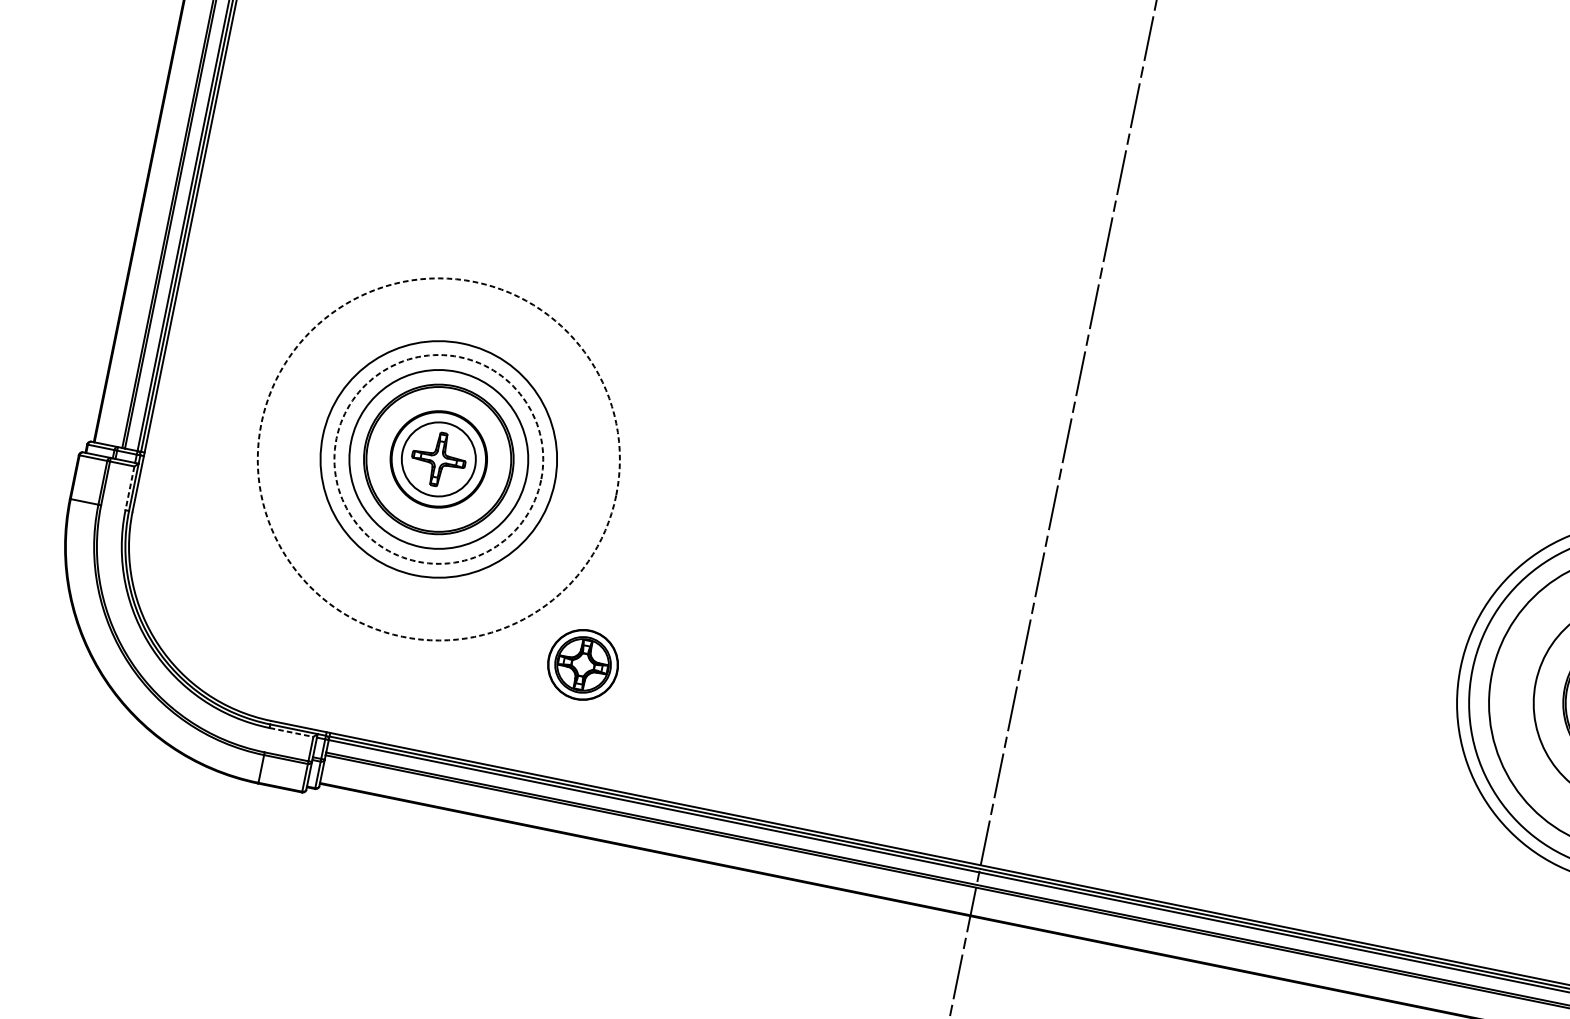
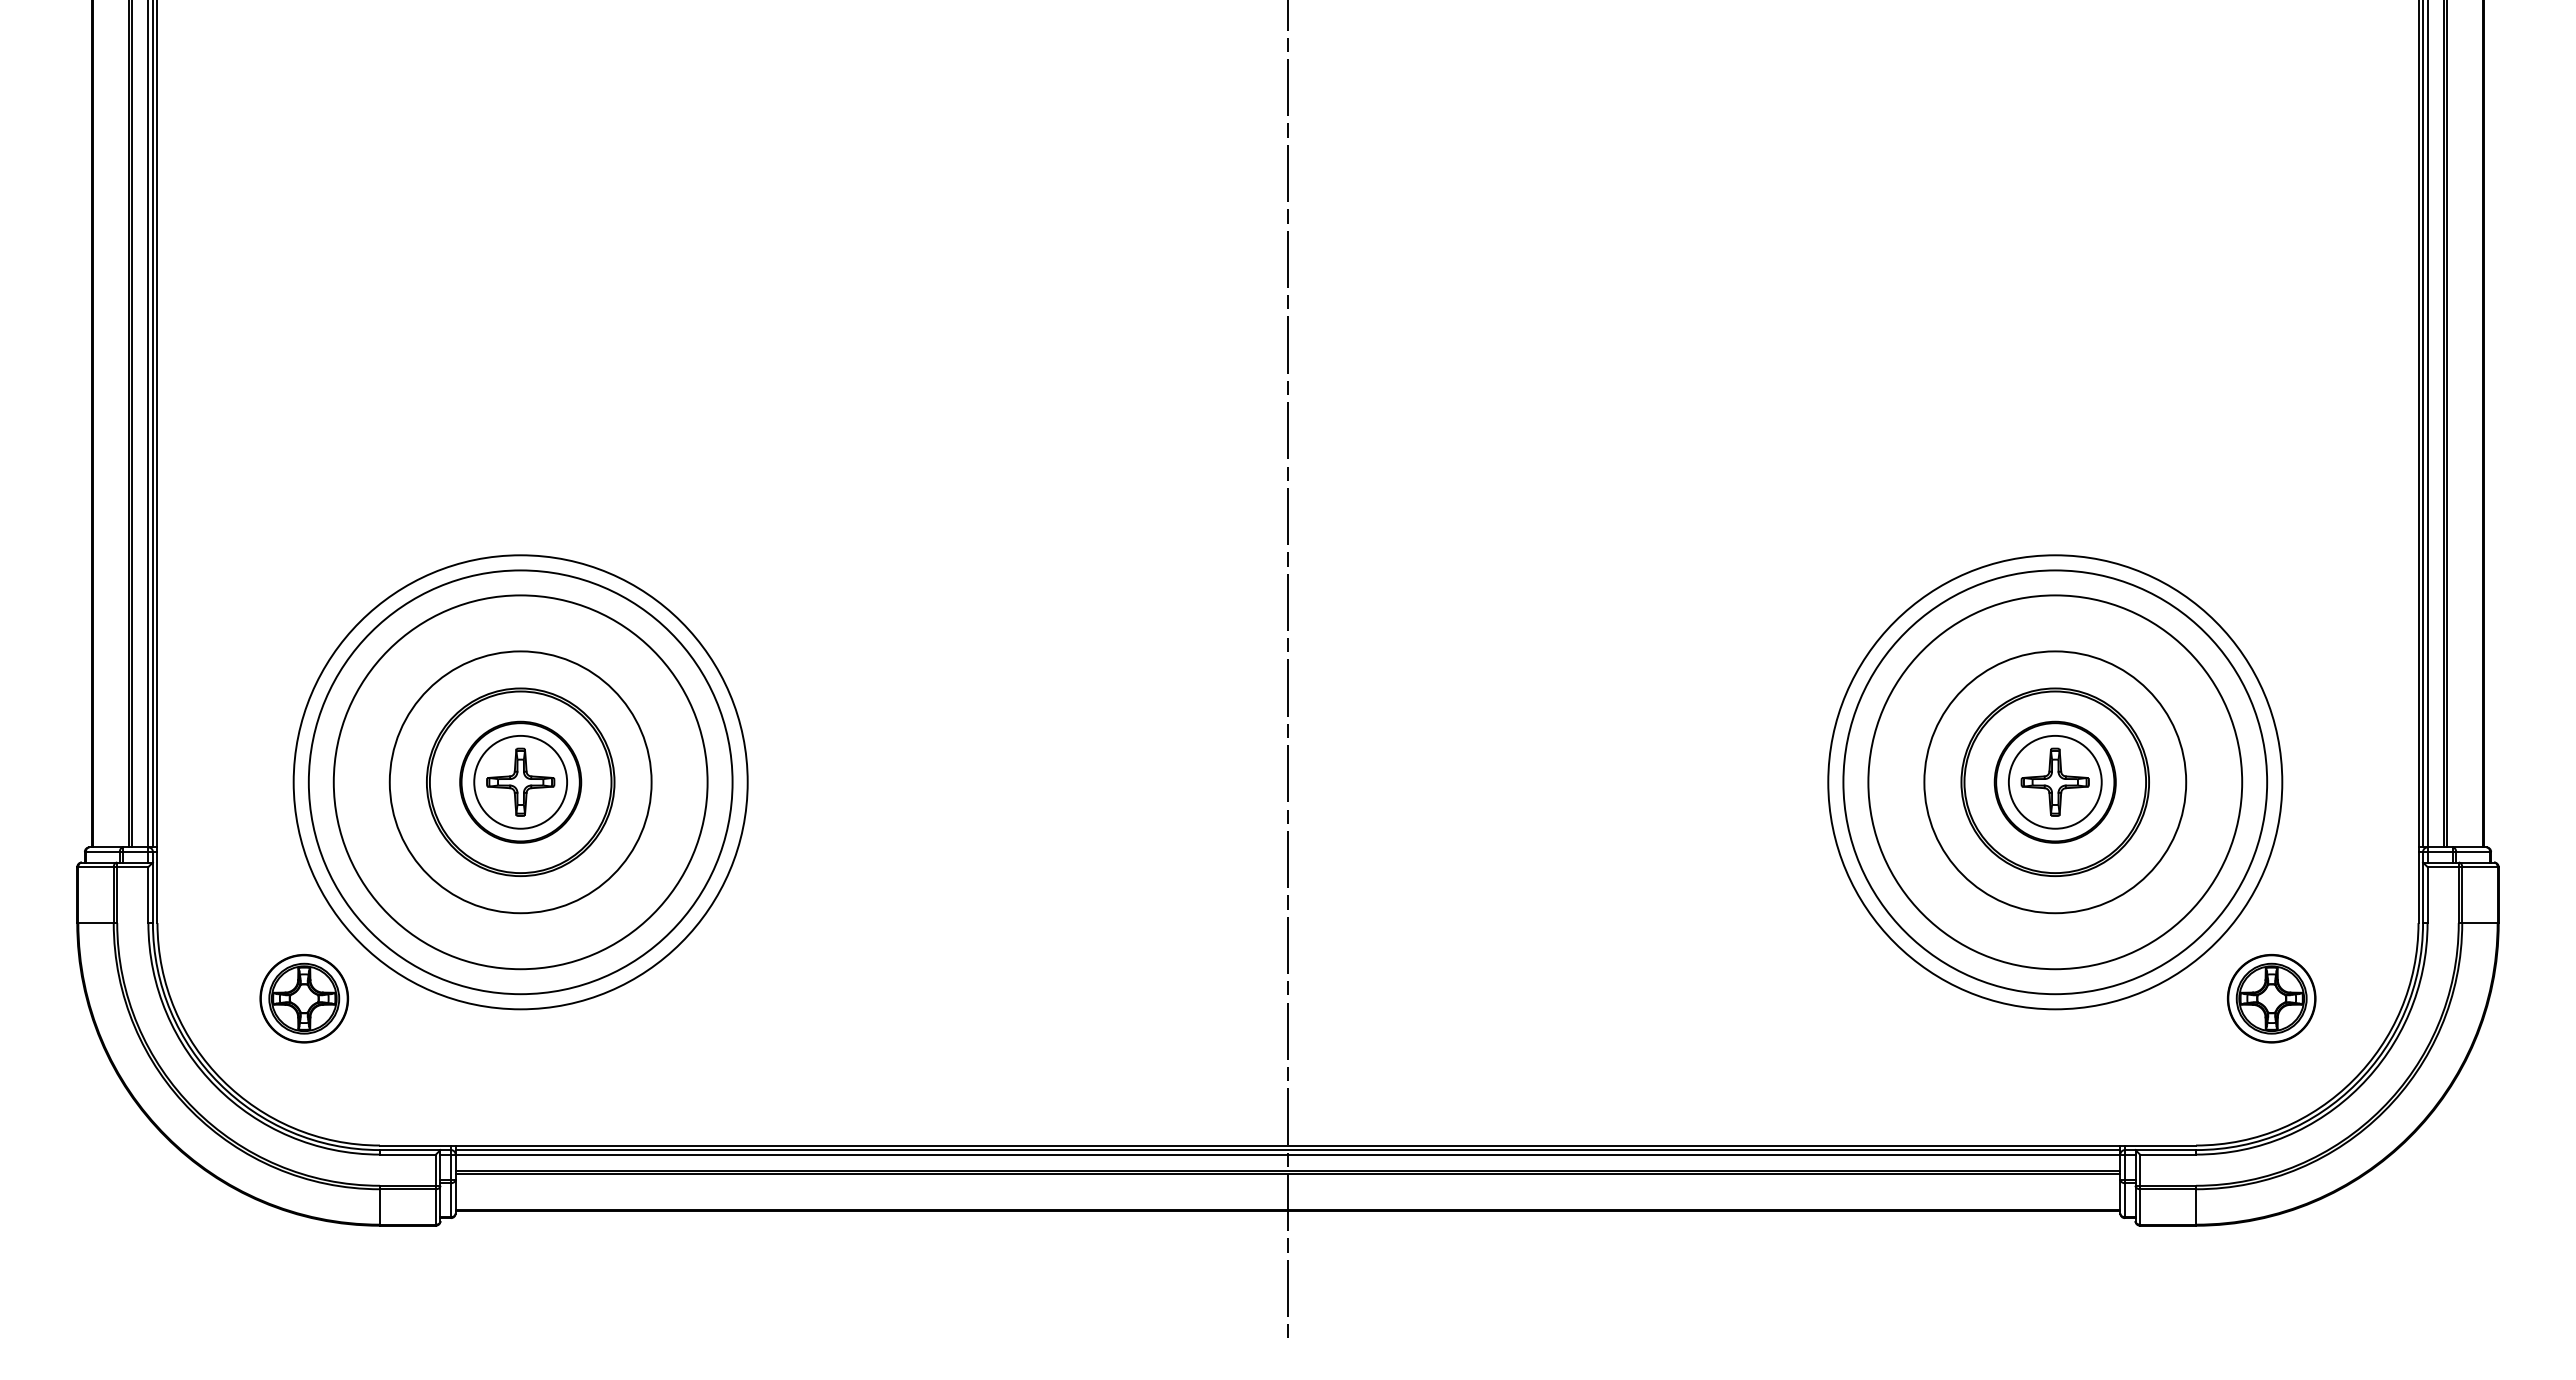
circle: (438, 459) -> (520, 782), dashed -> solid
circle: (438, 459) -> (520, 782), dashed -> solid
circle: (438, 459) -> (520, 782), size x1.43
circle: (438, 459) -> (520, 782), size x1.67
line: (129, 488) -> (148, 895), dashed -> solid
part: (583, 664) -> (304, 998), moved
line: (291, 732) -> (407, 1154), dashed -> solid

